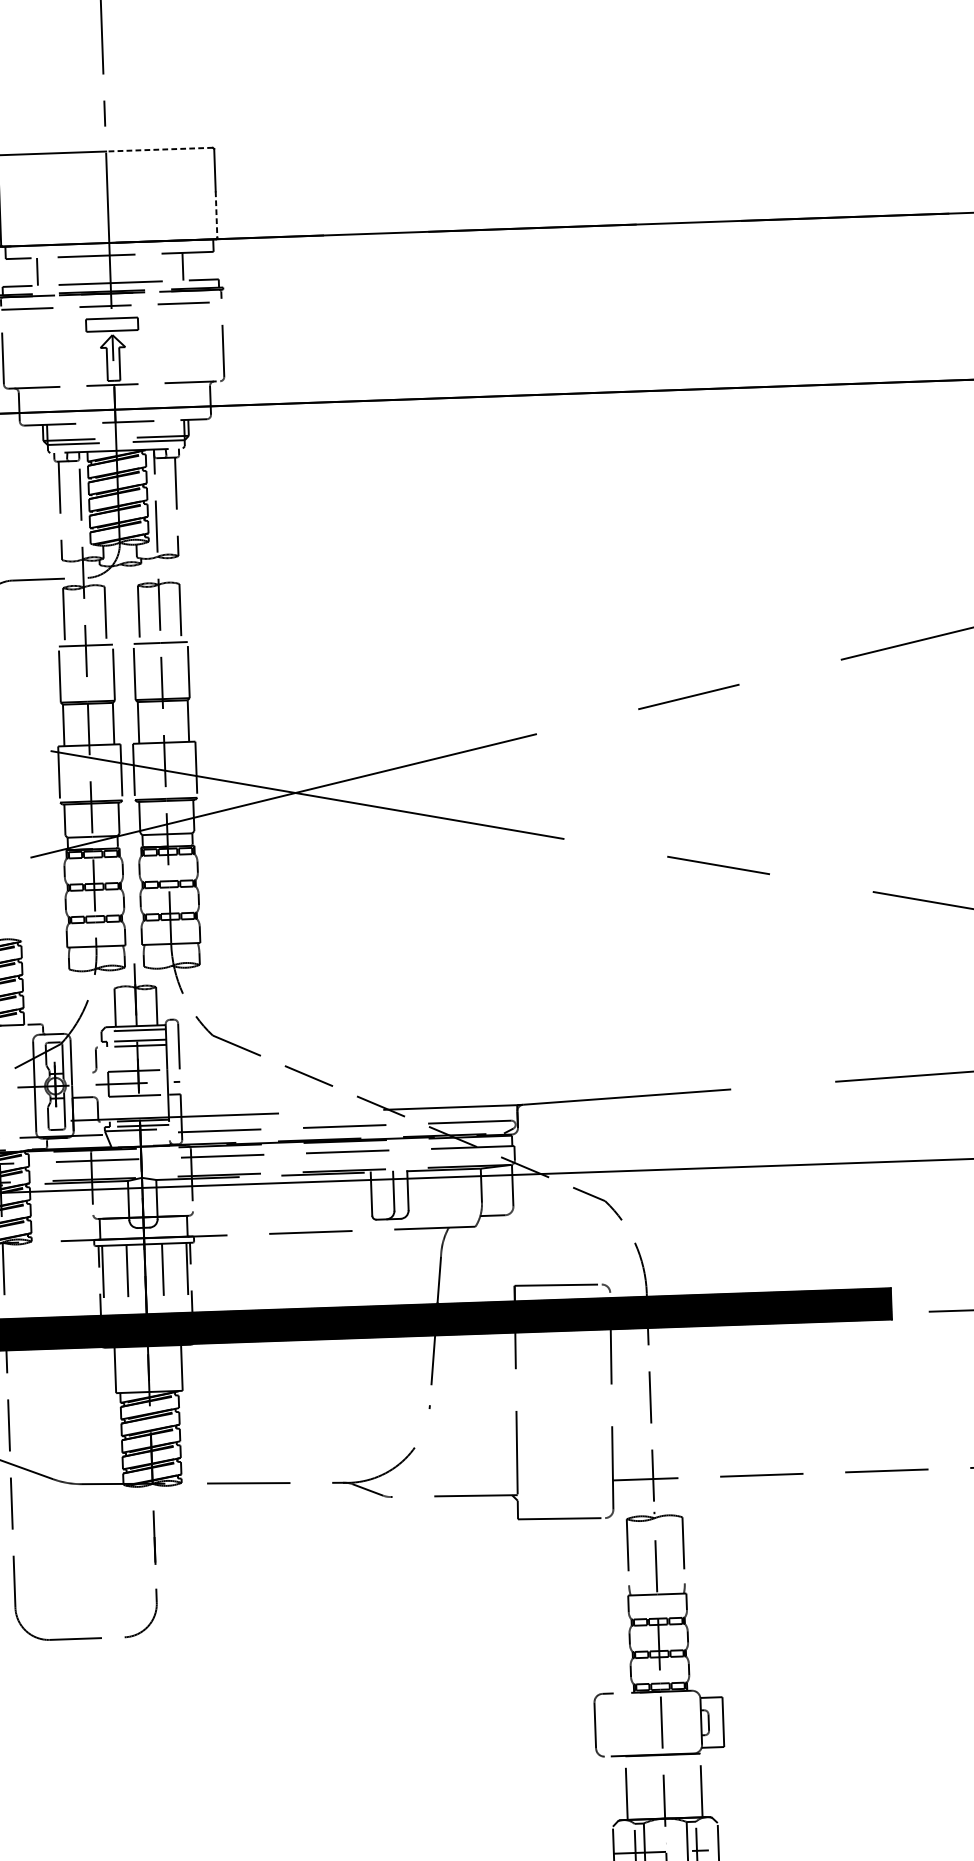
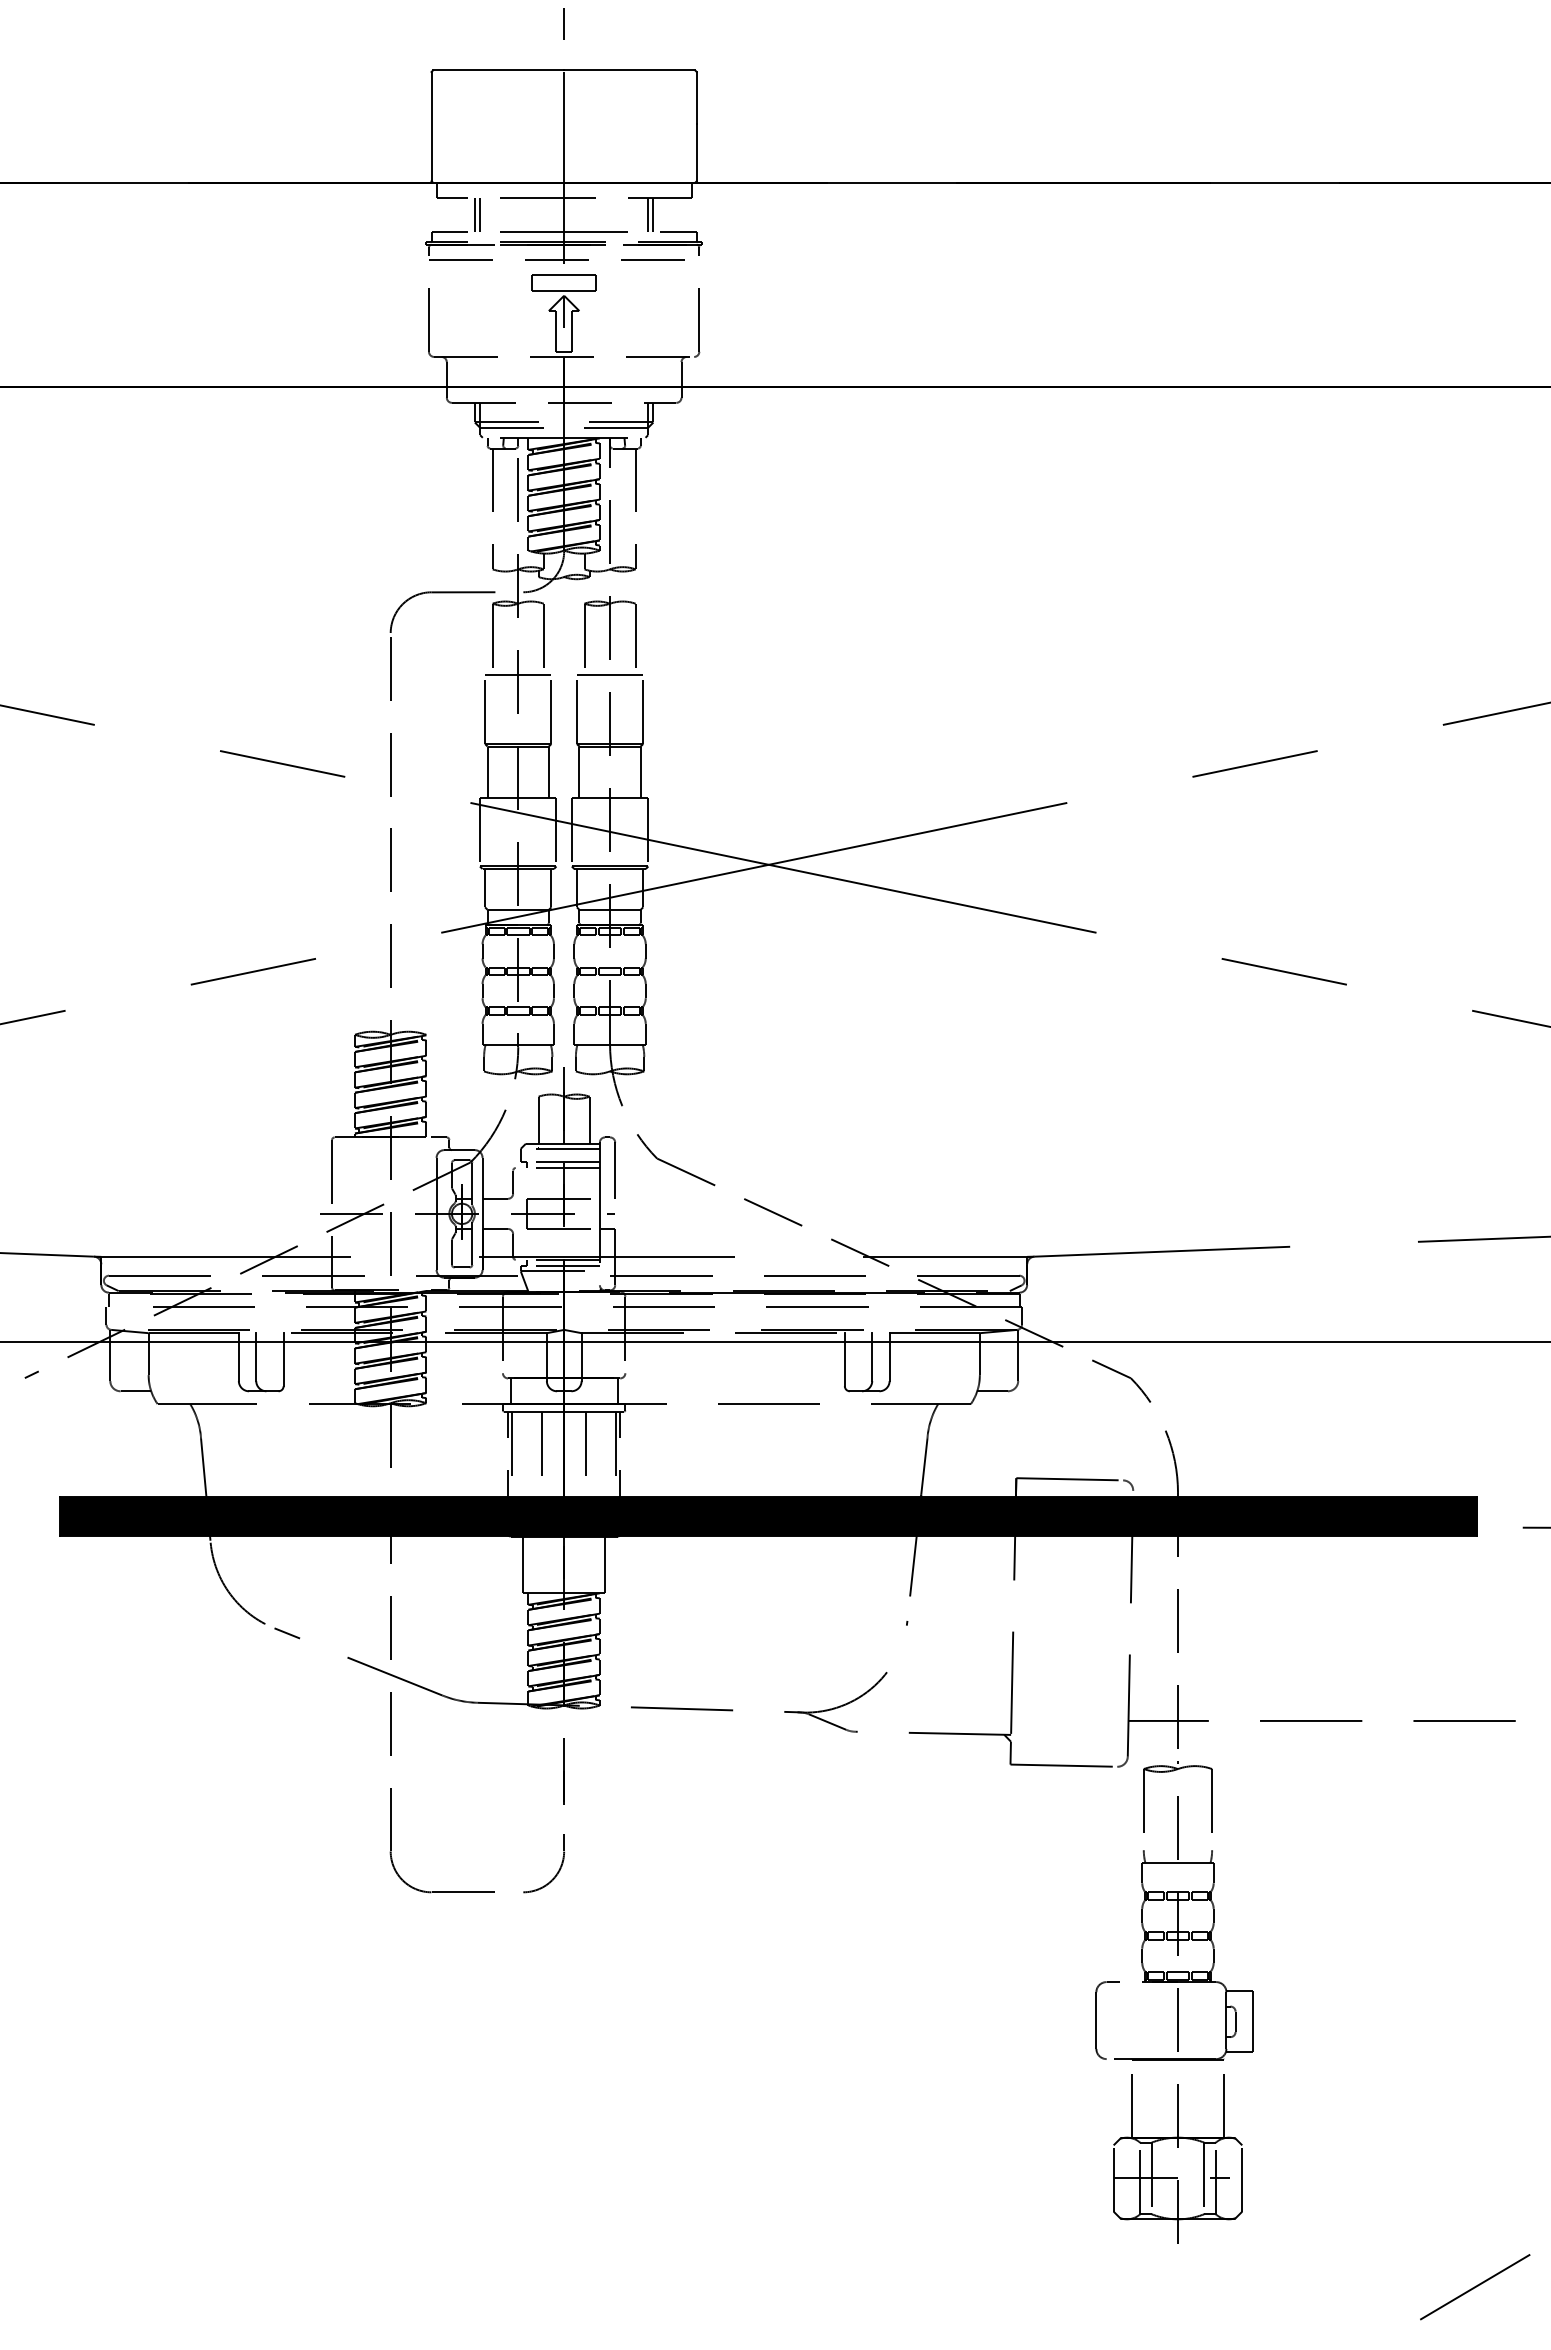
line: (159, 149) -> (629, 70), dashed -> solid
line: (216, 214) -> (696, 152), dashed -> solid
line: (178, 267) -> (648, 215), added
line: (42, 272) -> (480, 215), added
line: (82, 1072) -> (495, 1198), added

